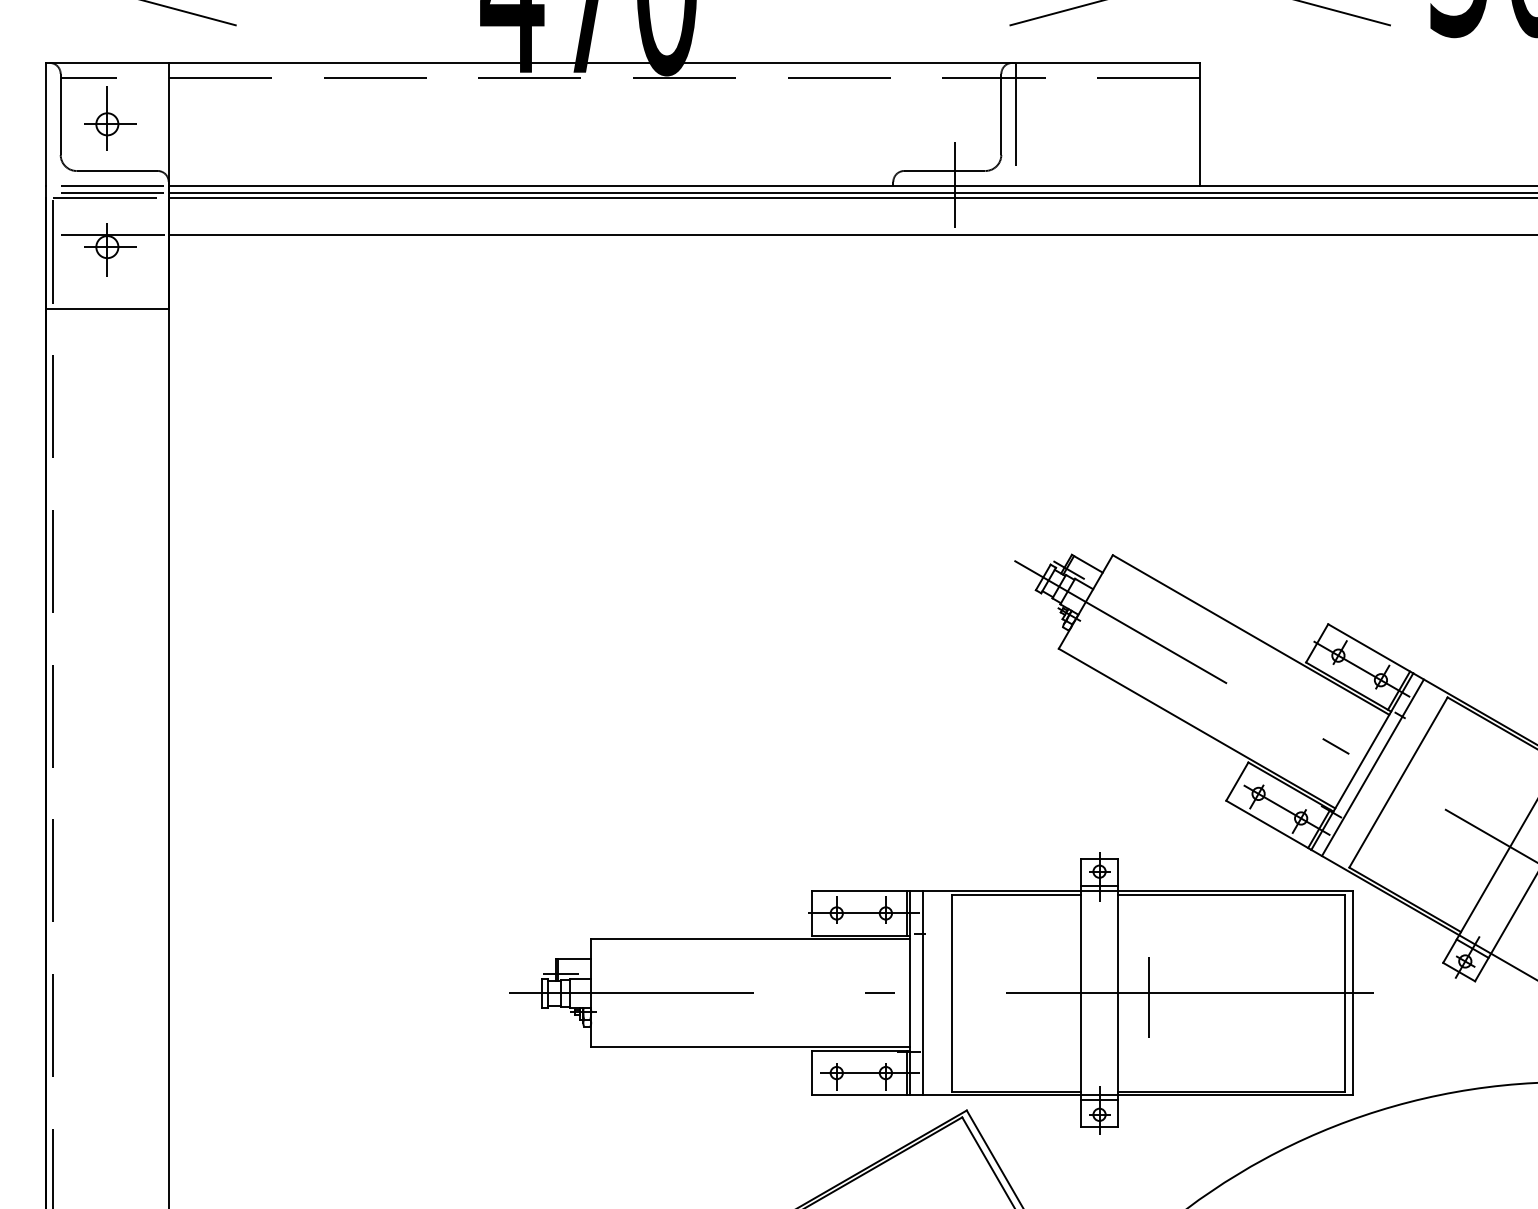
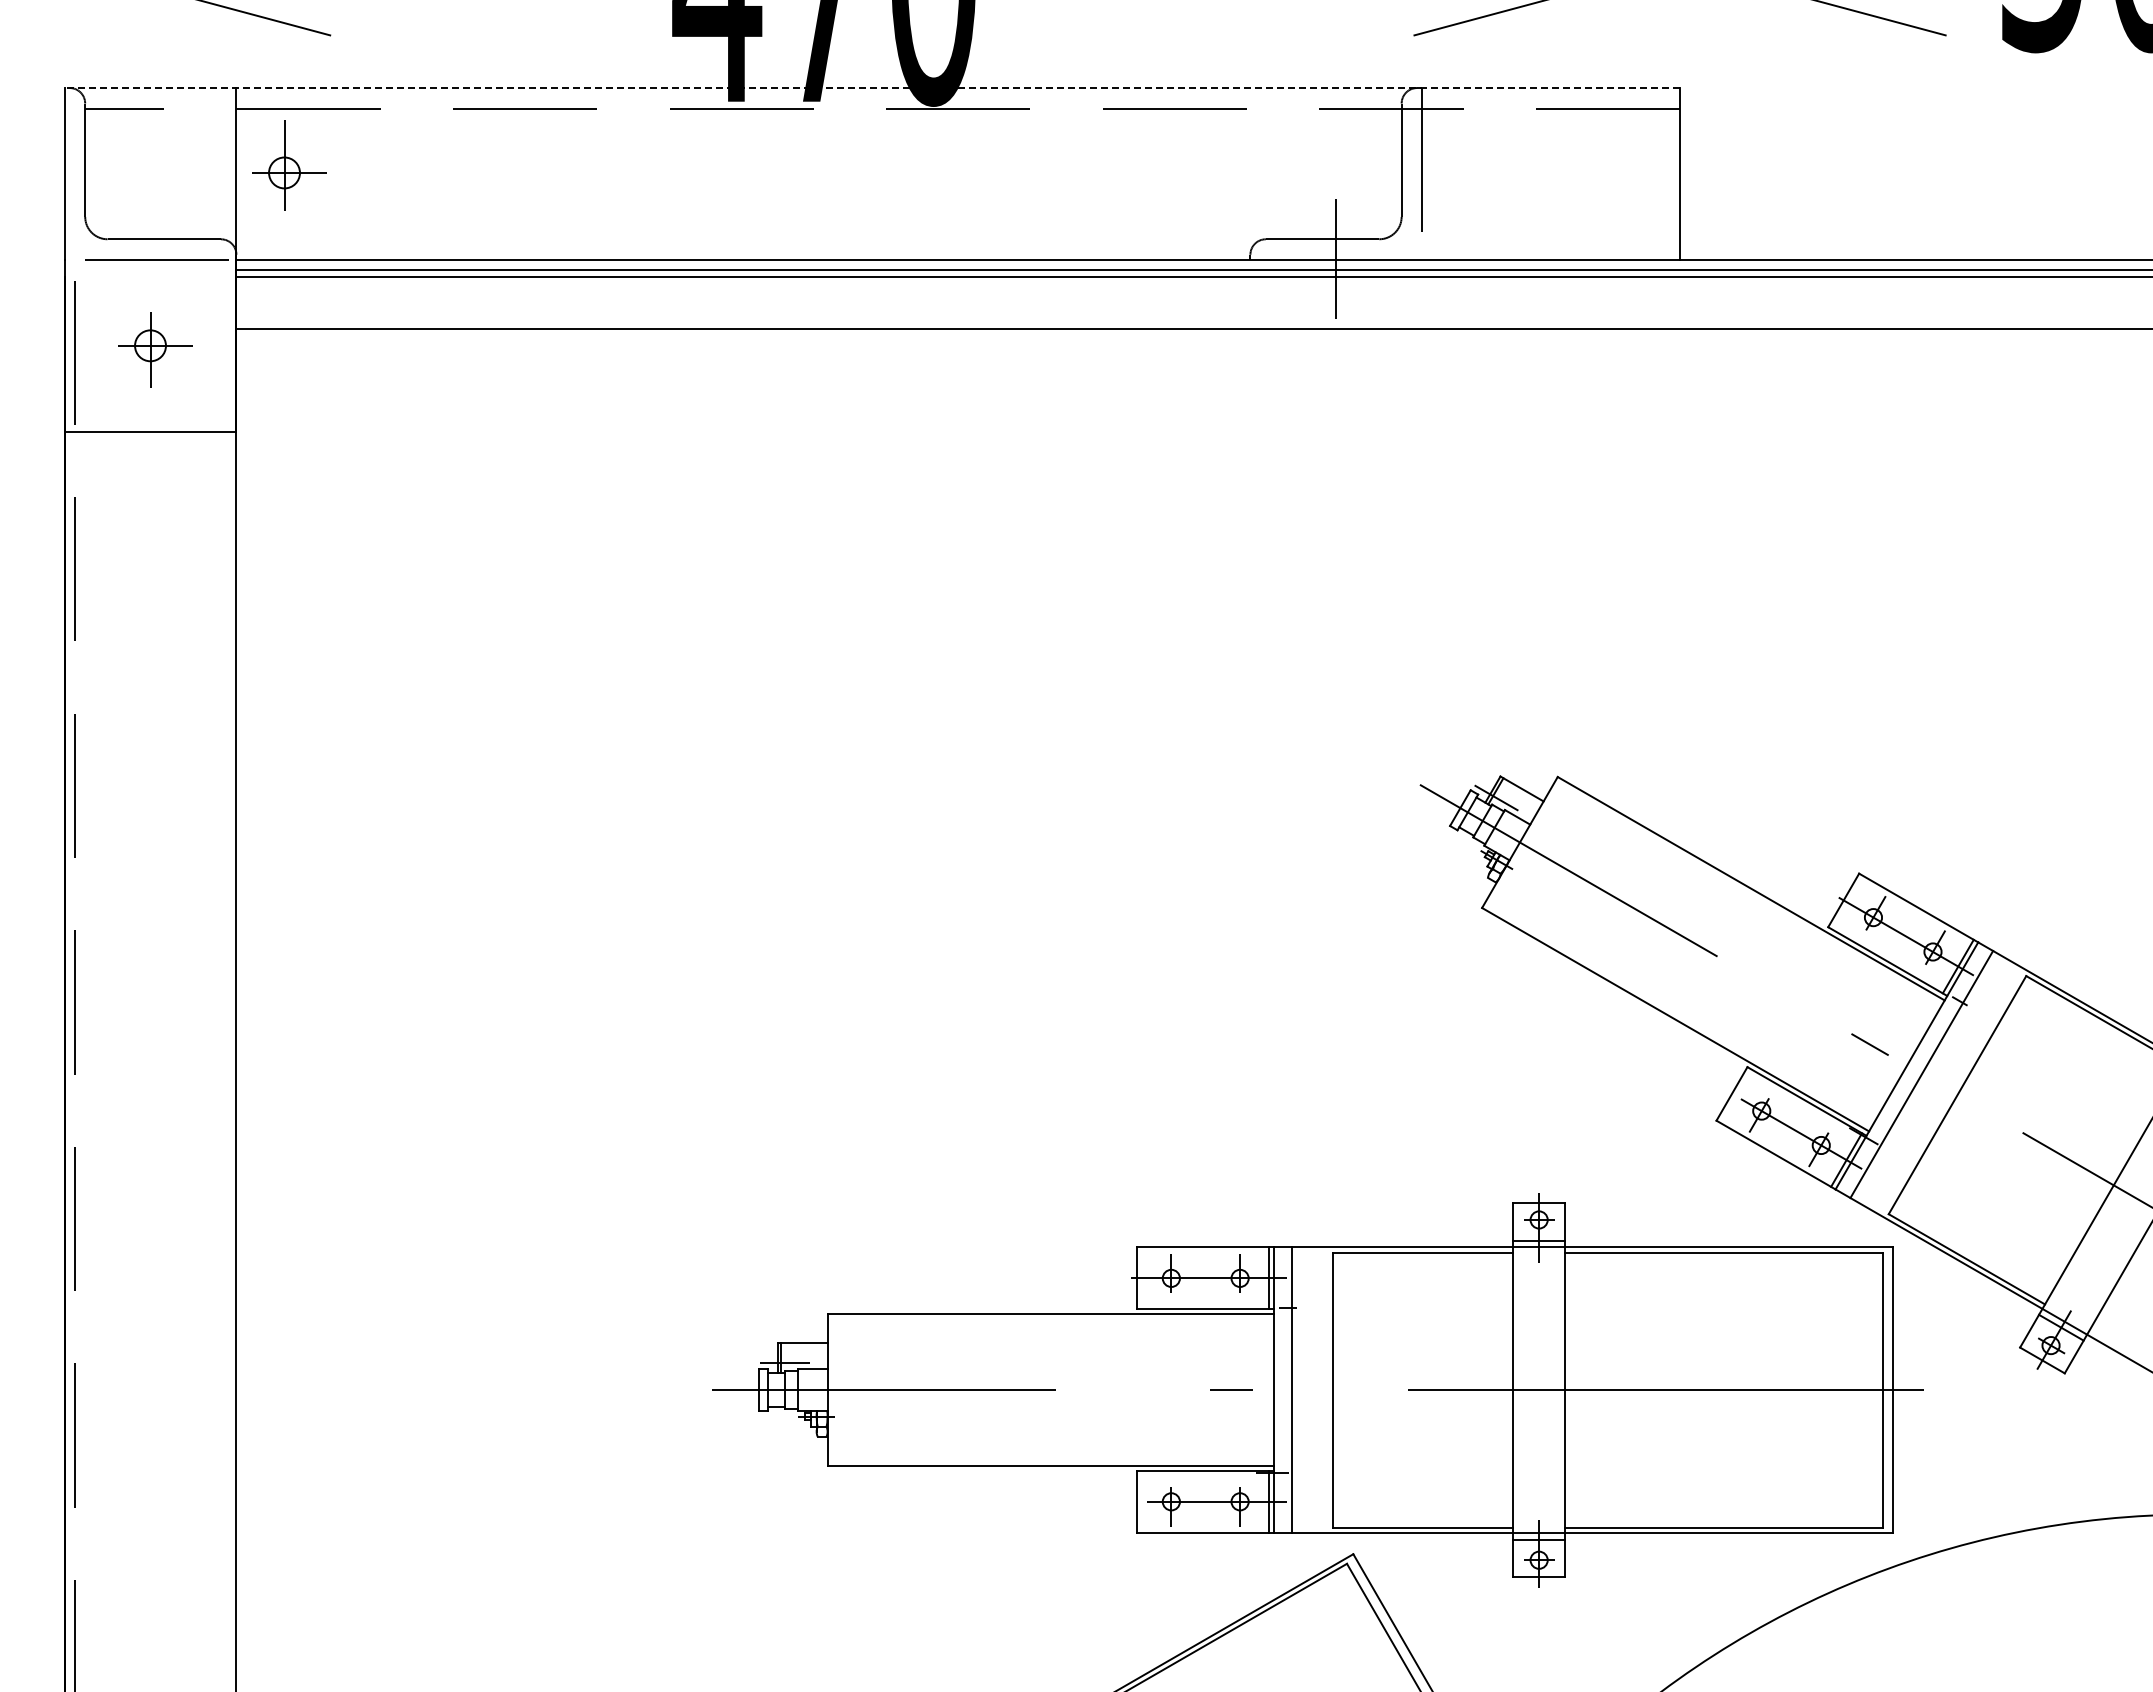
line: (623, 63) -> (872, 88), solid -> dashed
part: (110, 118) -> (289, 165), moved
line: (108, 193) -> (151, 270), removed
line: (108, 198) -> (152, 277), removed
line: (108, 234) -> (152, 328), removed
line: (1148, 997) -> (1607, 1396), removed

